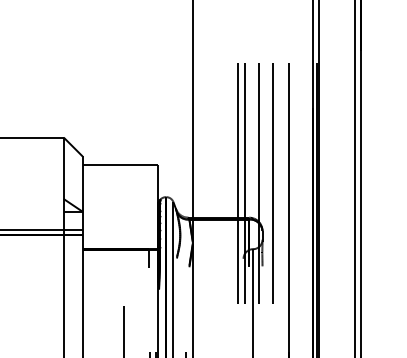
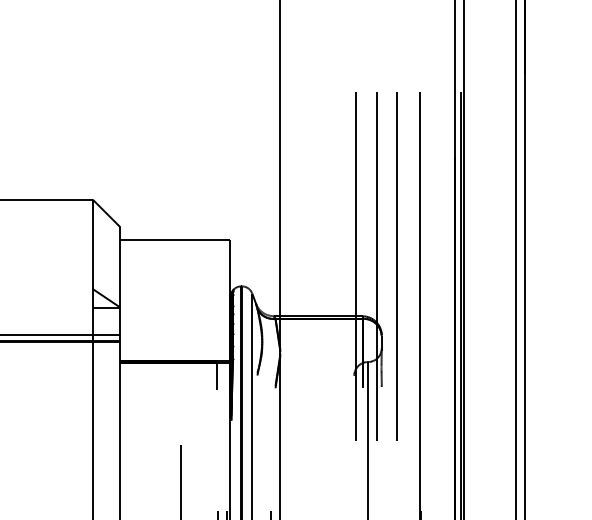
line: (237, 183) -> (345, 266), removed

